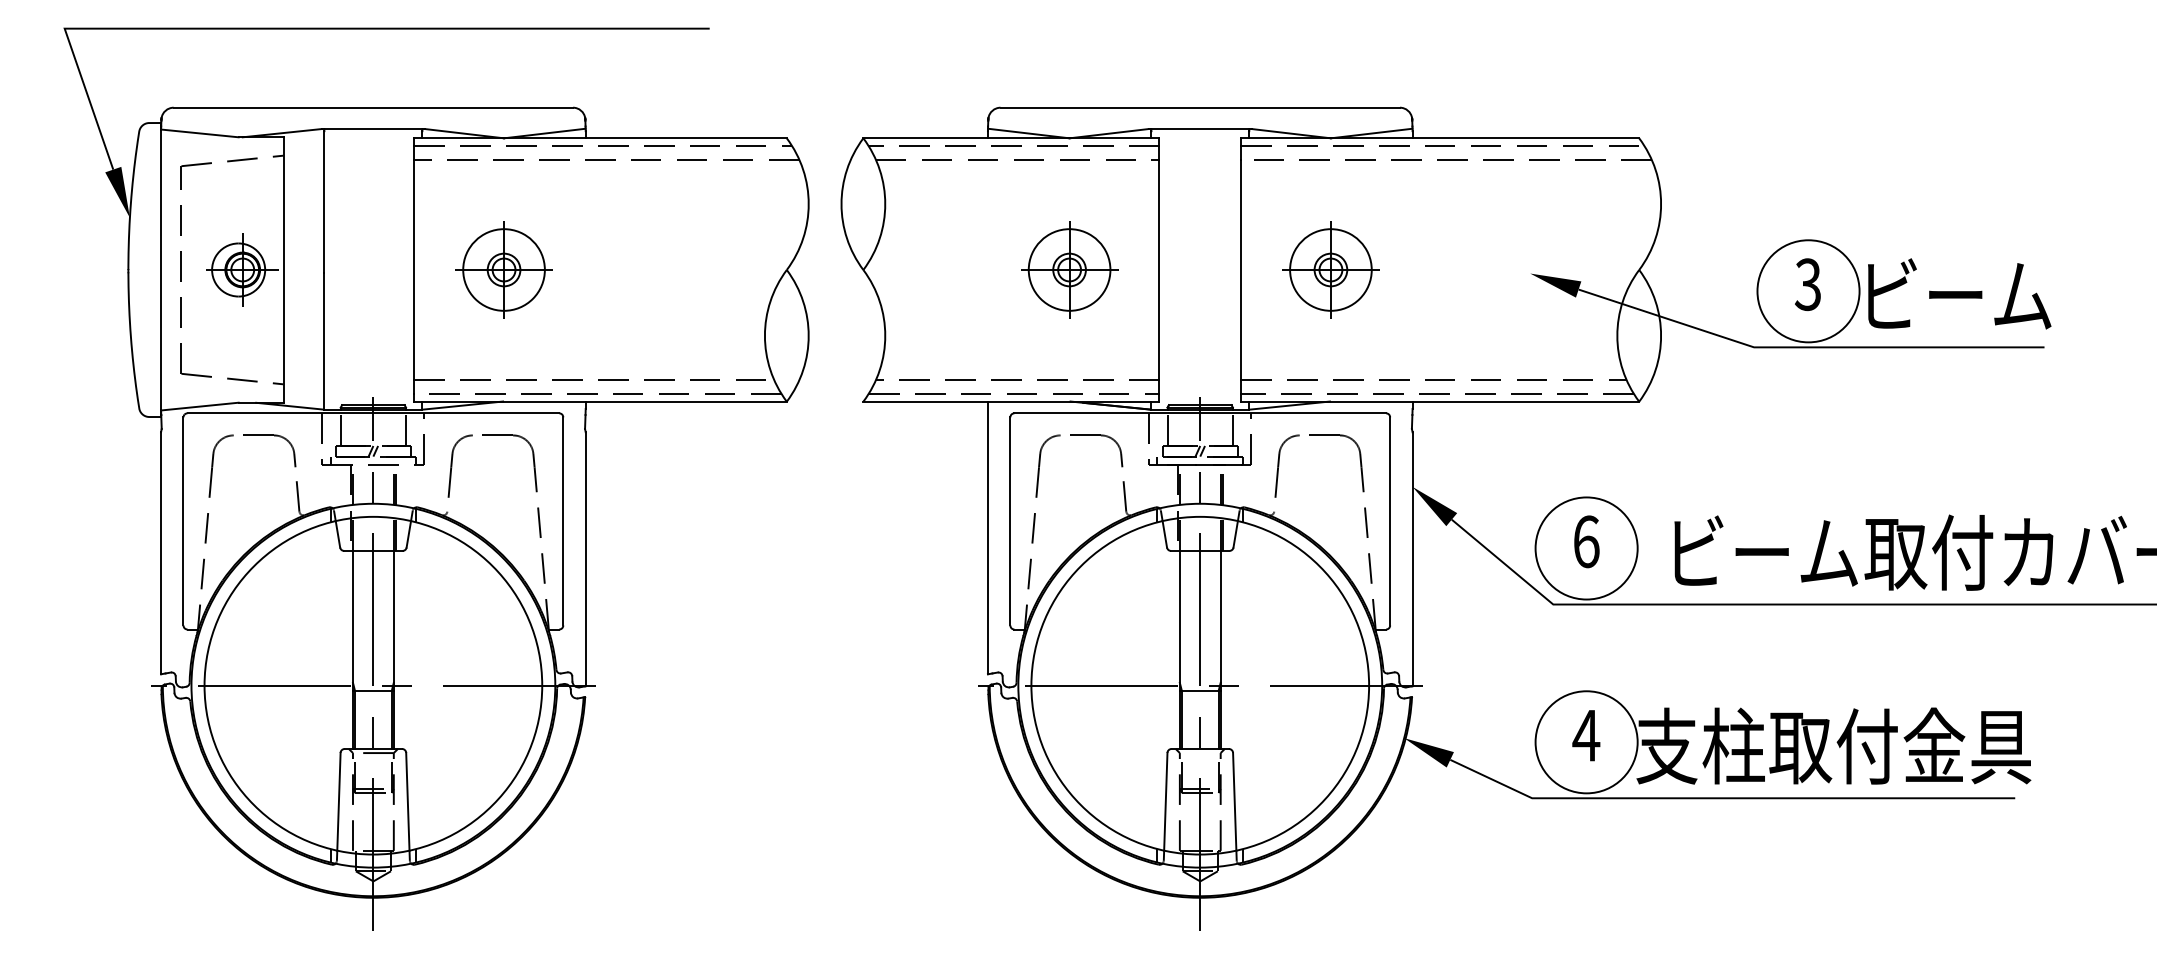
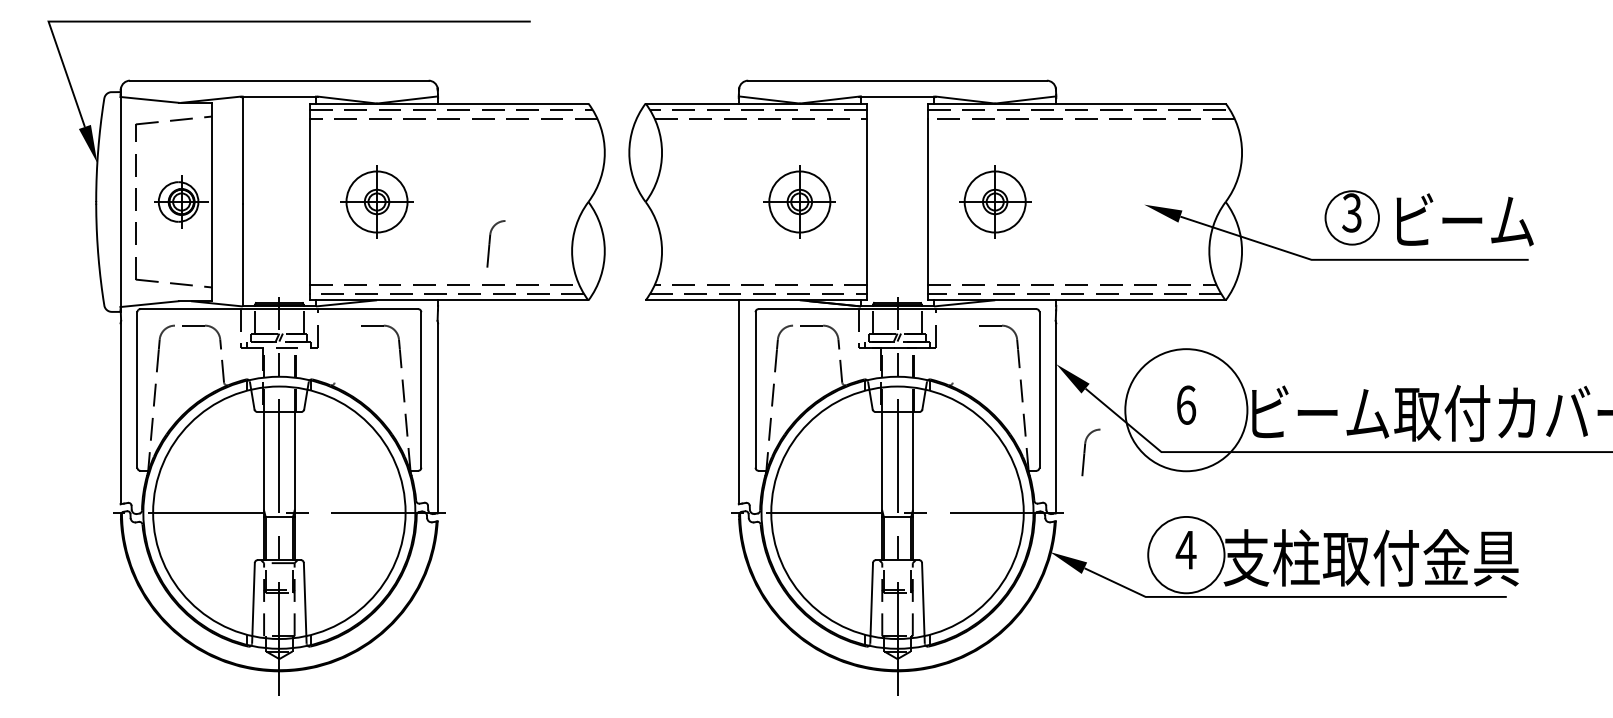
circle: (1808, 291) -> (1352, 218), size x0.7
part: (452, 465) -> (490, 243), moved
part: (1279, 465) -> (1085, 452), moved
circle: (1586, 548) -> (1186, 410), size x1.6

